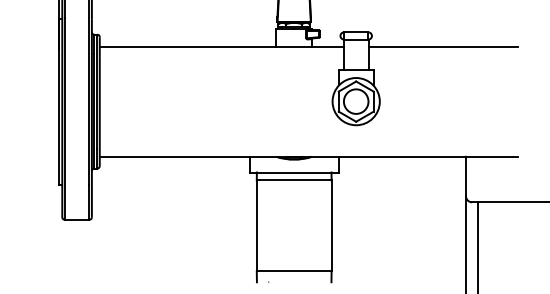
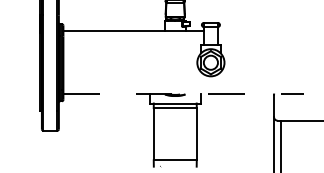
line: (444, 47) -> (261, 31), removed
line: (310, 156) -> (184, 94), solid -> dashed

